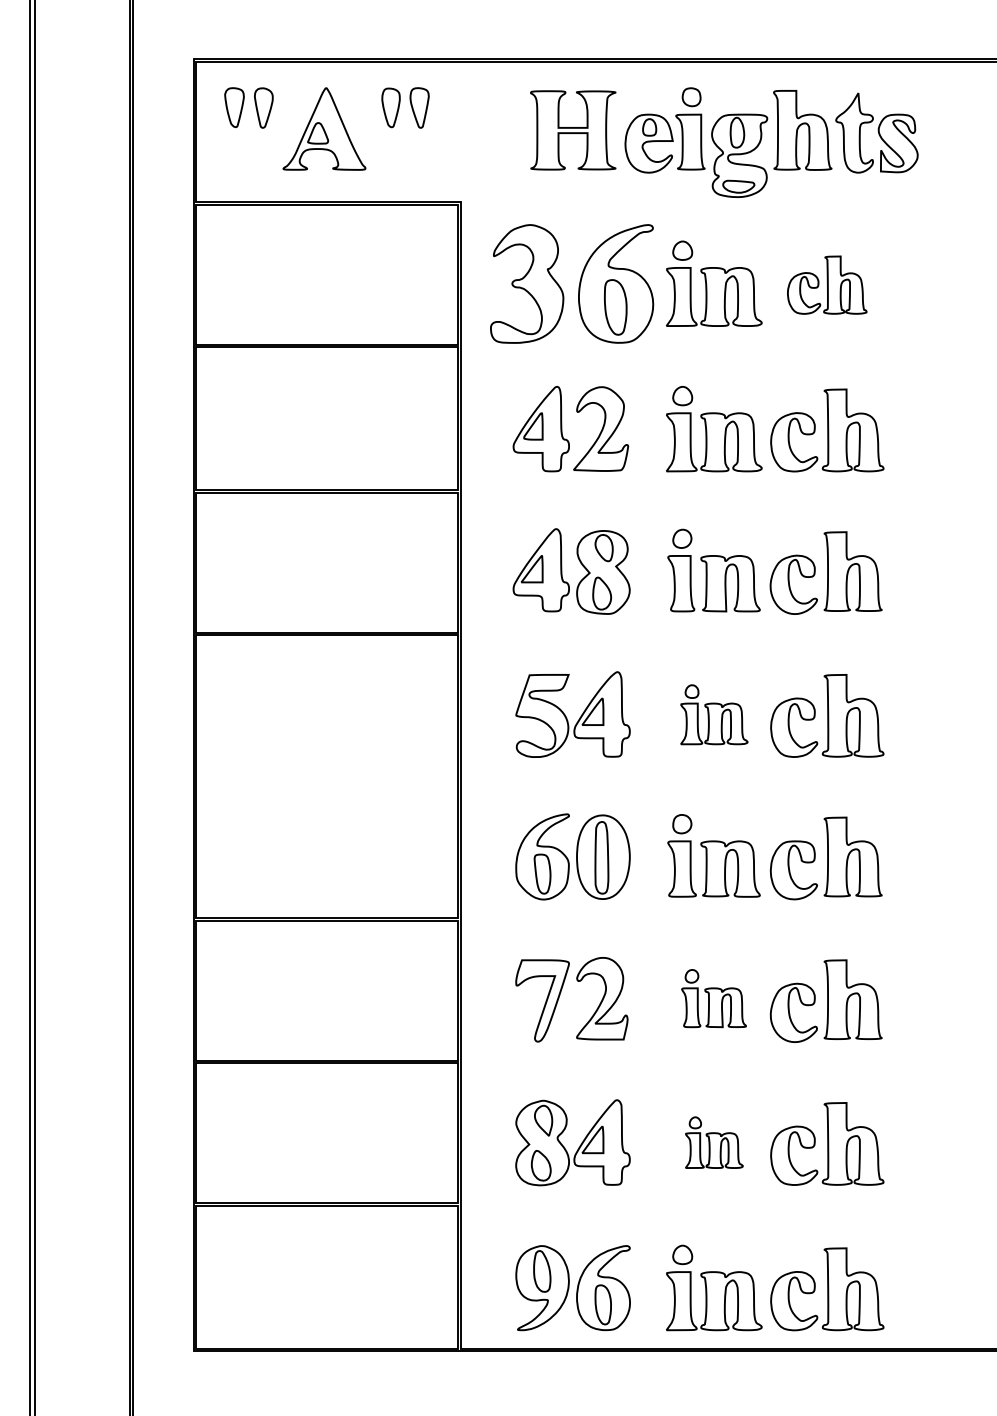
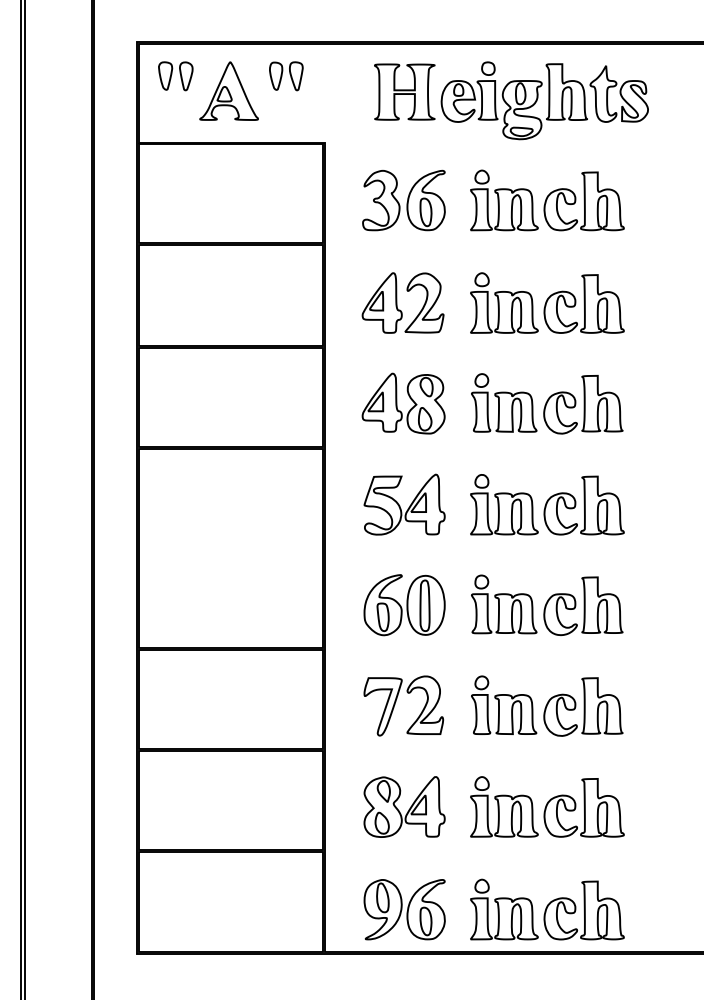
part: (571, 283) -> (403, 200), size x0.71
part: (826, 285) -> (583, 201), size x1.43
part: (714, 714) -> (504, 504), size x1.43
part: (714, 997) -> (504, 704), size x1.43
part: (714, 1142) -> (504, 806), size x1.67

